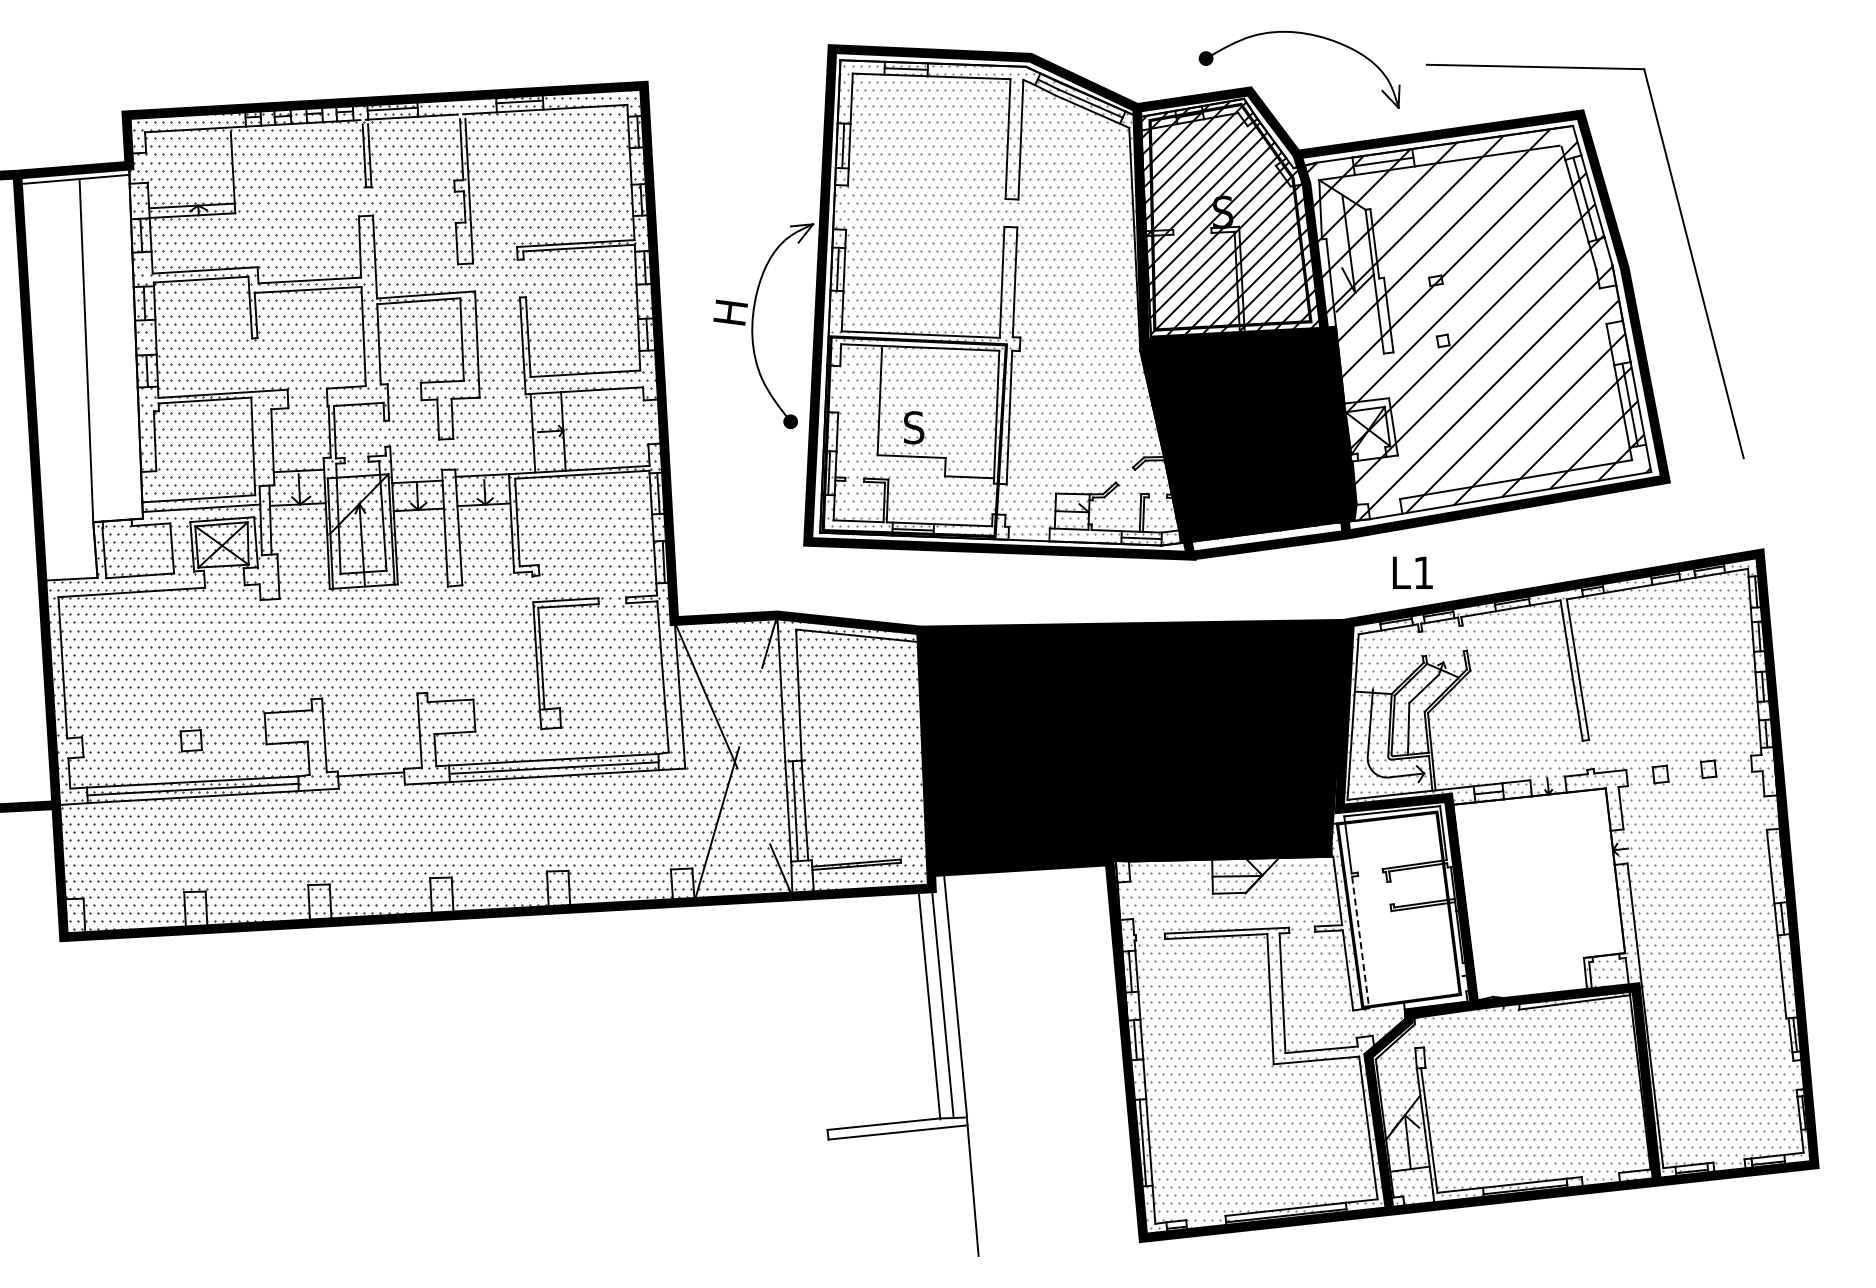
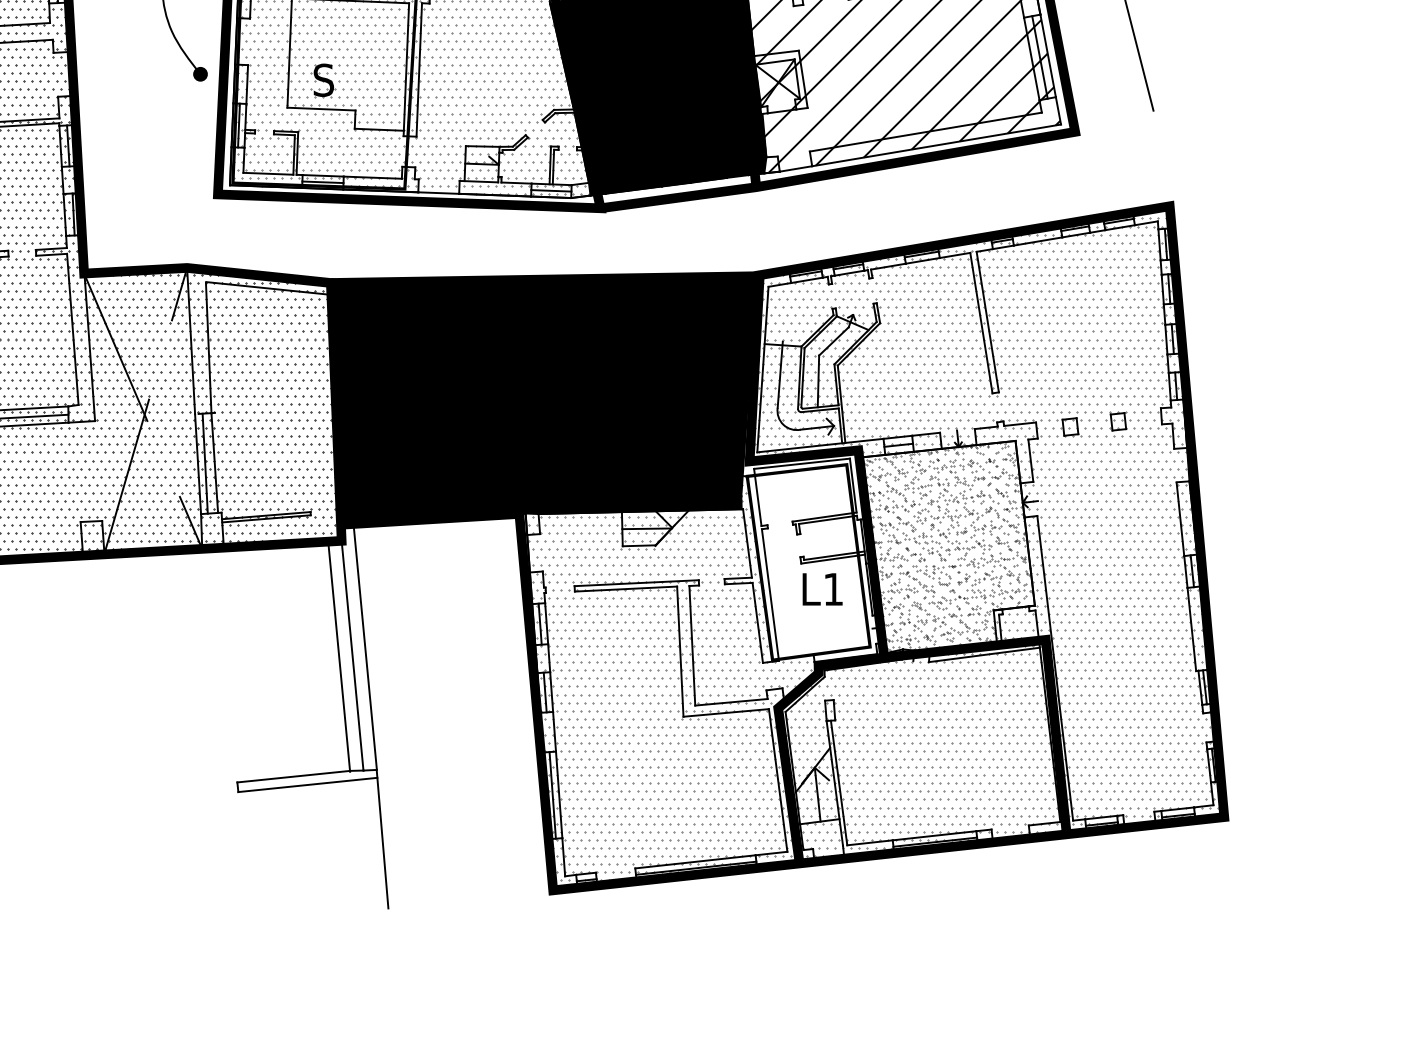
text: (1412, 572) -> (822, 589), moved
hatch: (1538, 893) -> (948, 546), added
line: (1360, 943) -> (770, 596), dashed -> solid

